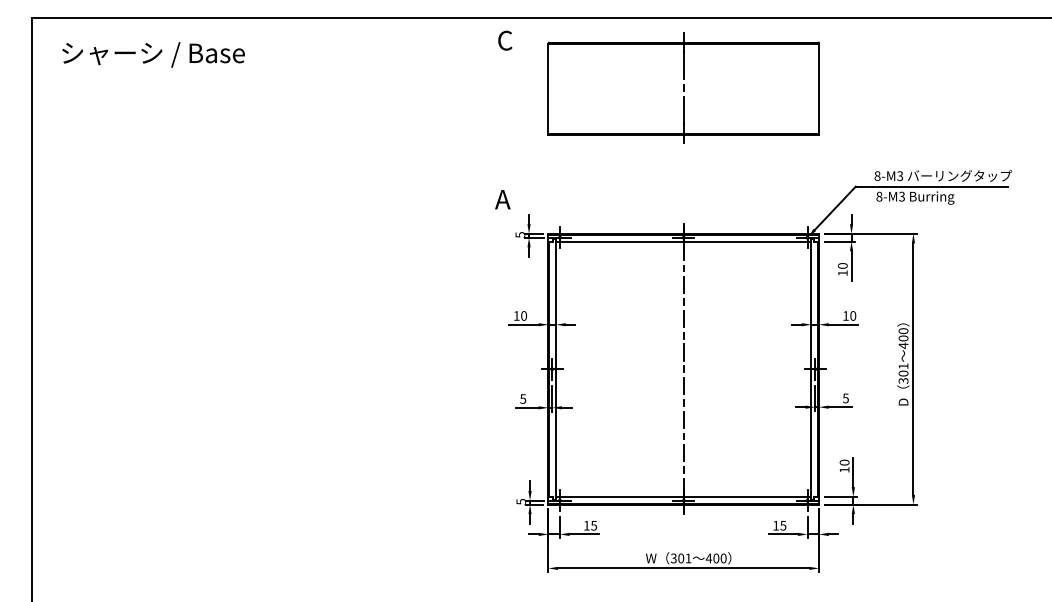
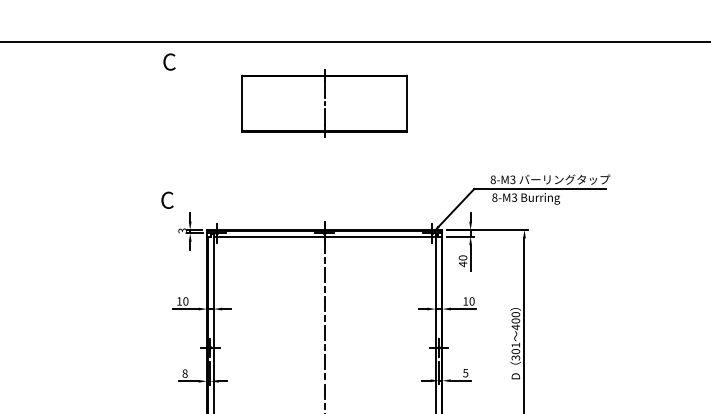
part: (683, 87) -> (324, 102), size x0.7
text: (502, 199) -> (167, 200), A -> C
text: (519, 234) -> (181, 230), 5 -> 3
text: (842, 273) -> (462, 264), 10 -> 40
text: (523, 398) -> (185, 373), 5 -> 8

